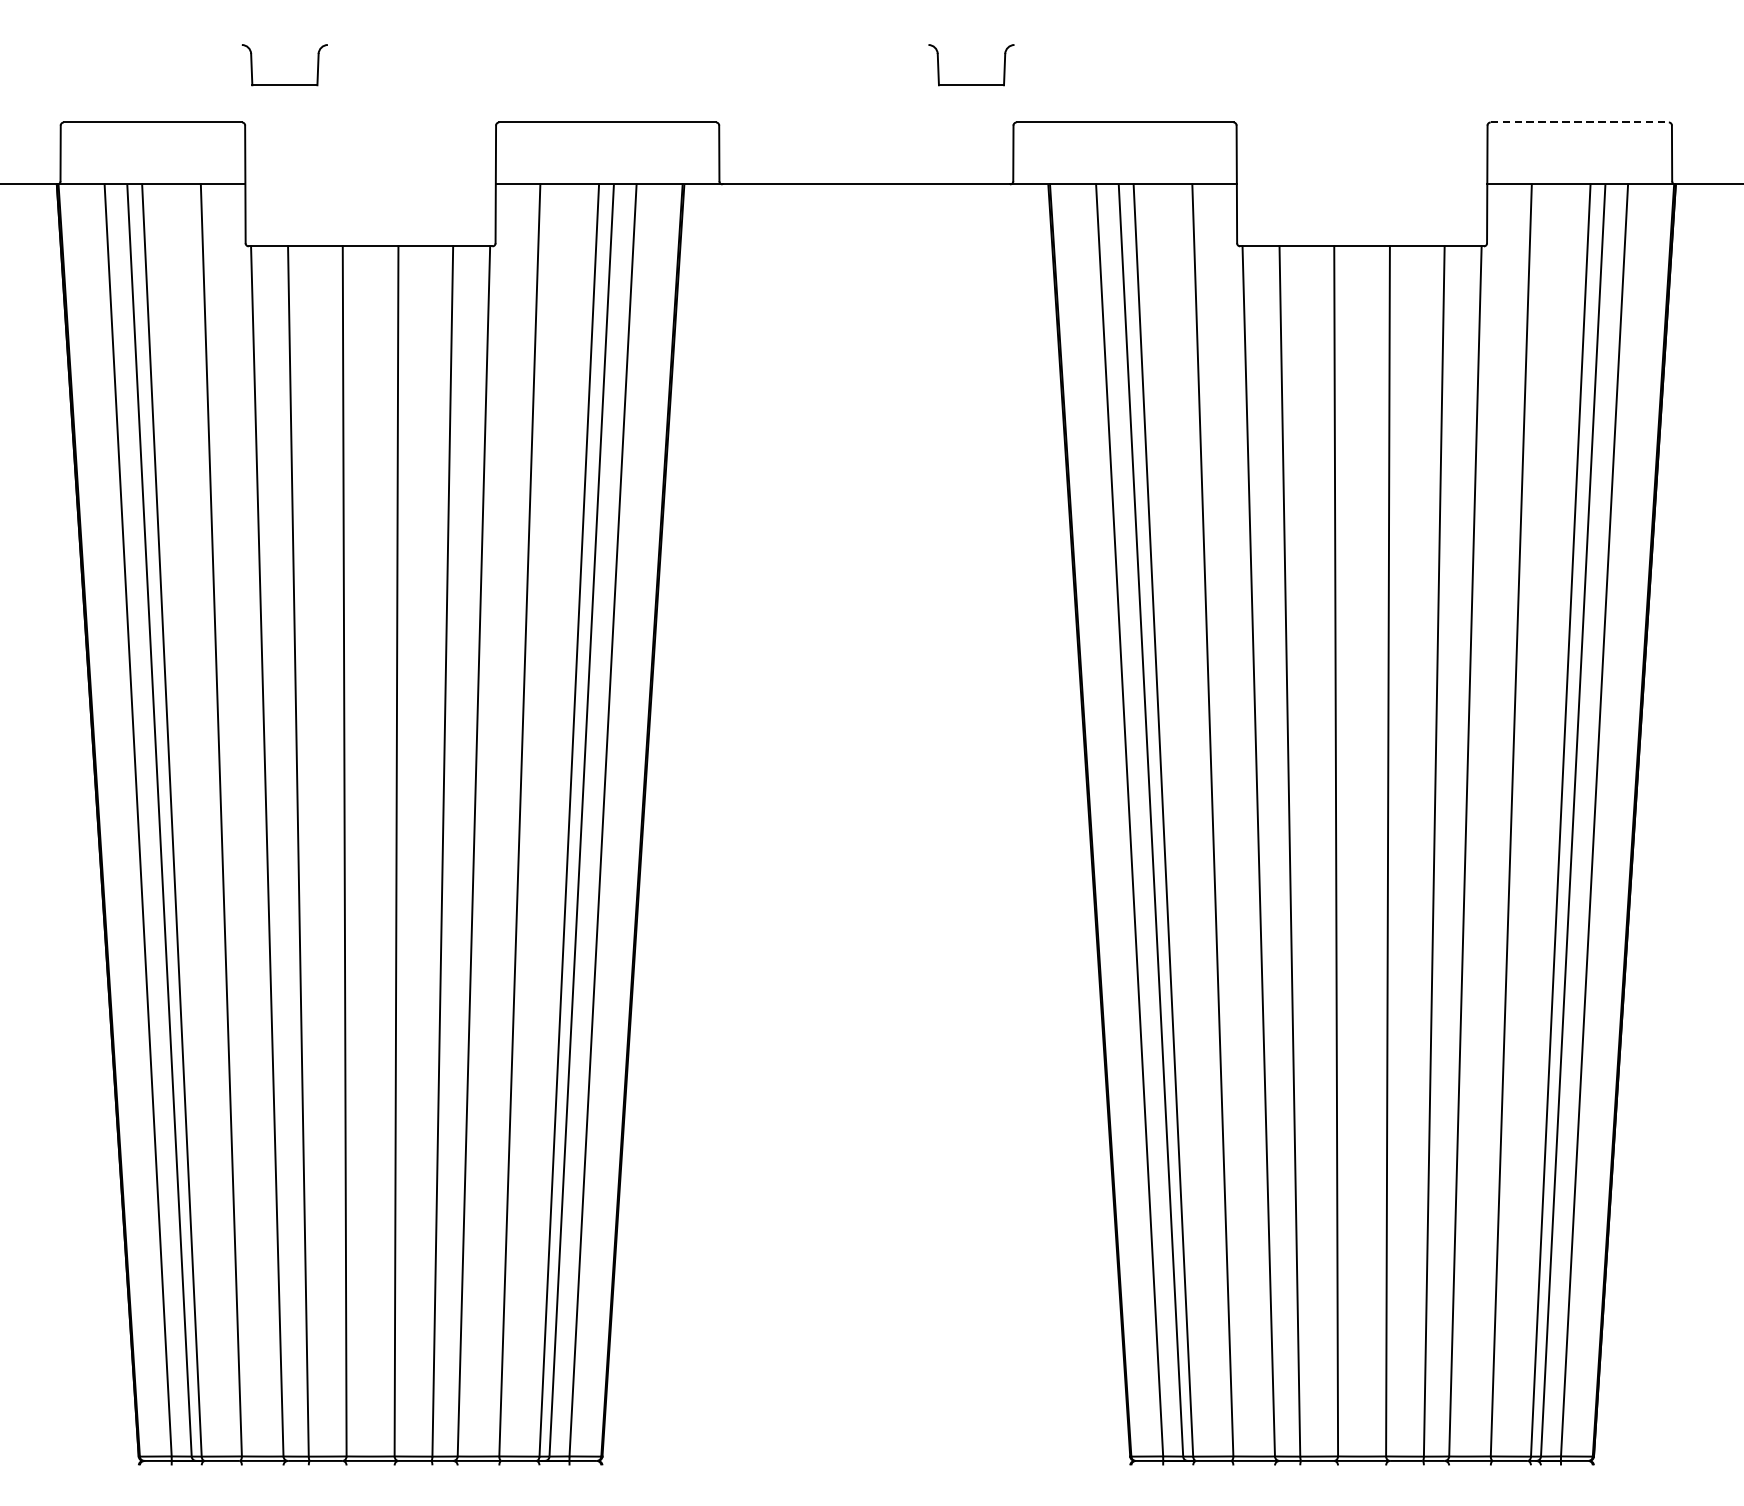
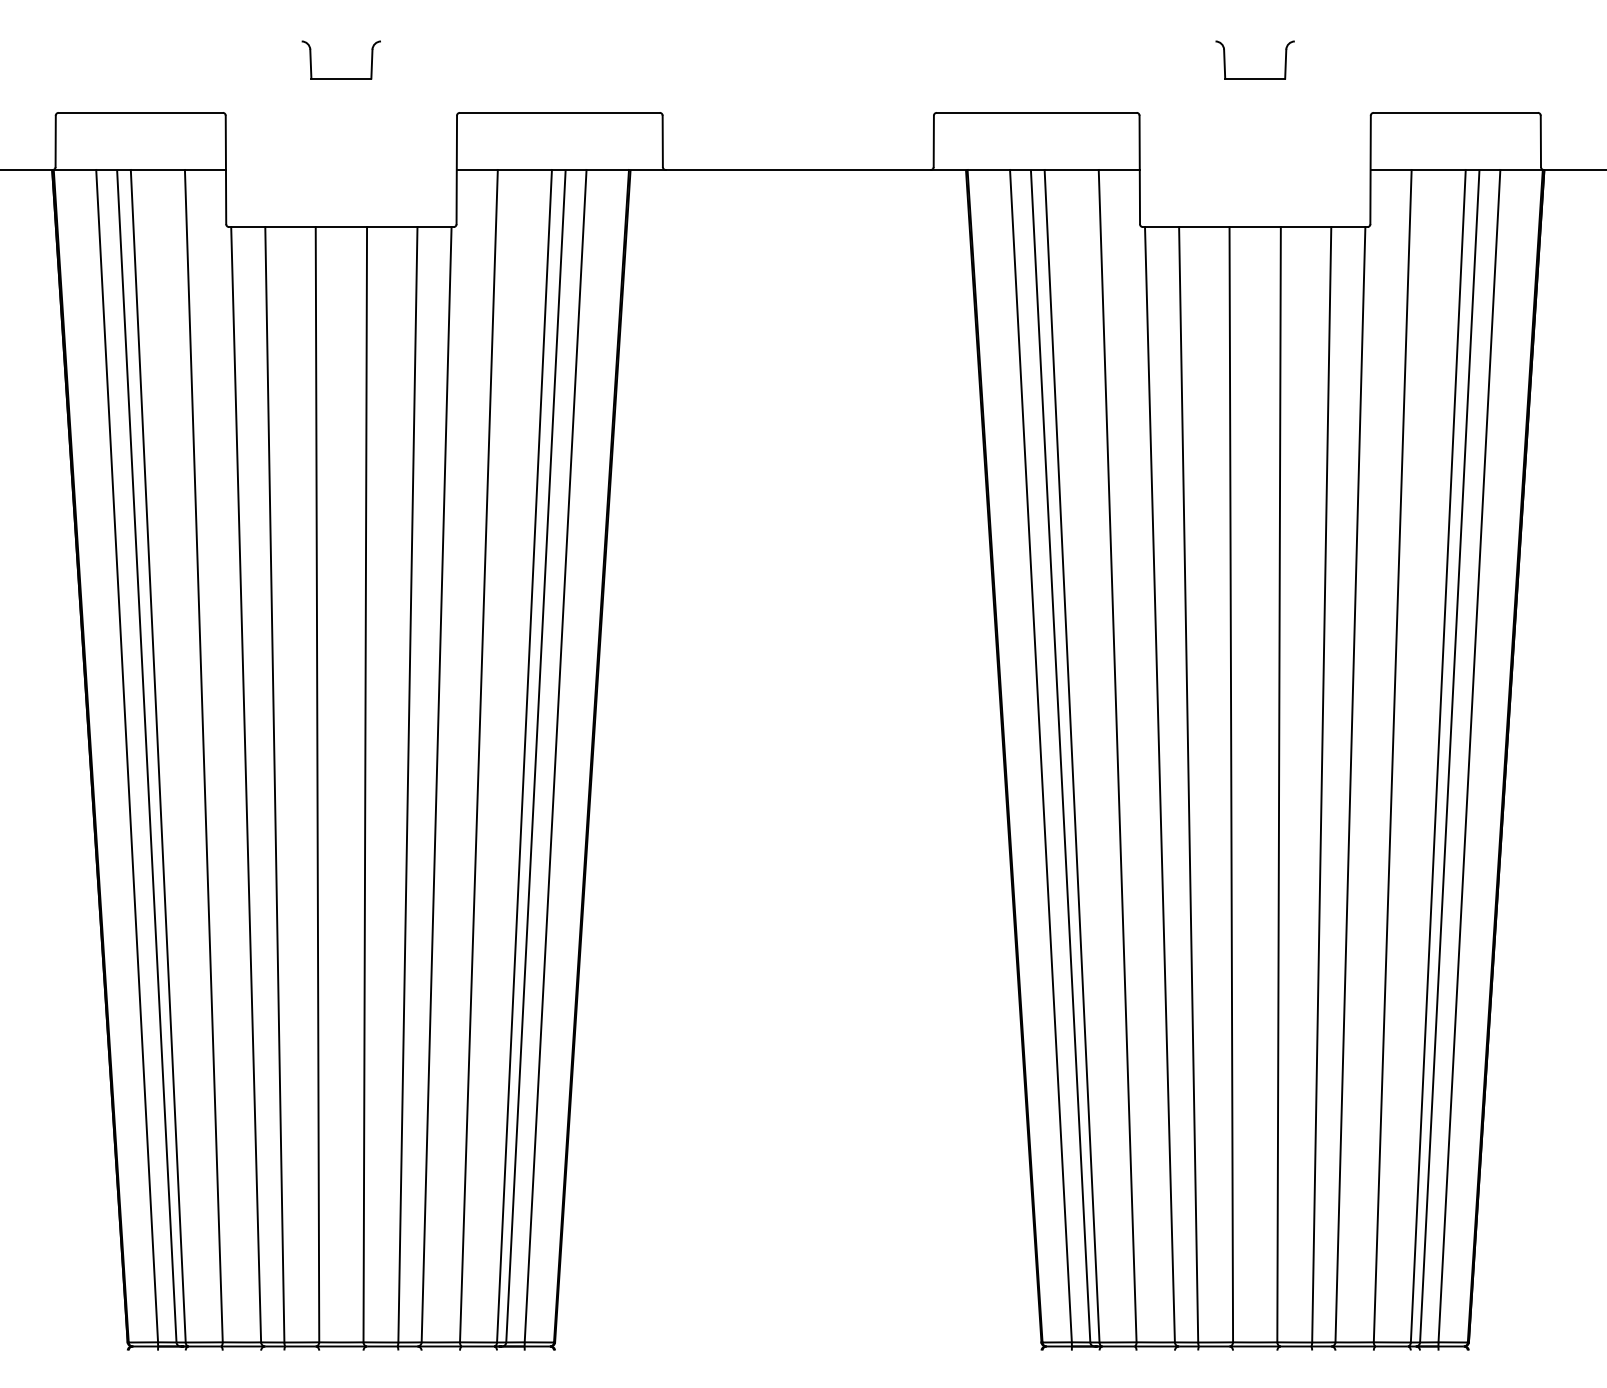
part: (283, 85) -> (340, 78), moved
part: (970, 85) -> (1254, 78), moved
line: (1580, 122) -> (1456, 112), dashed -> solid

